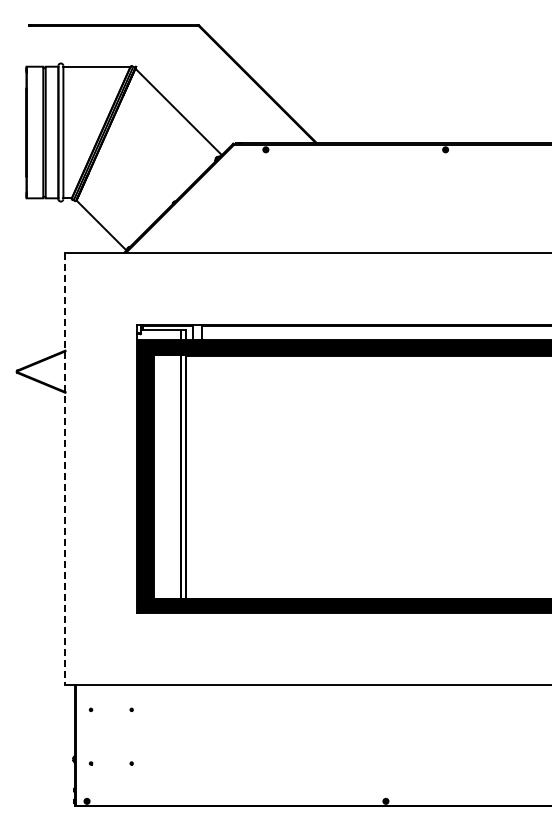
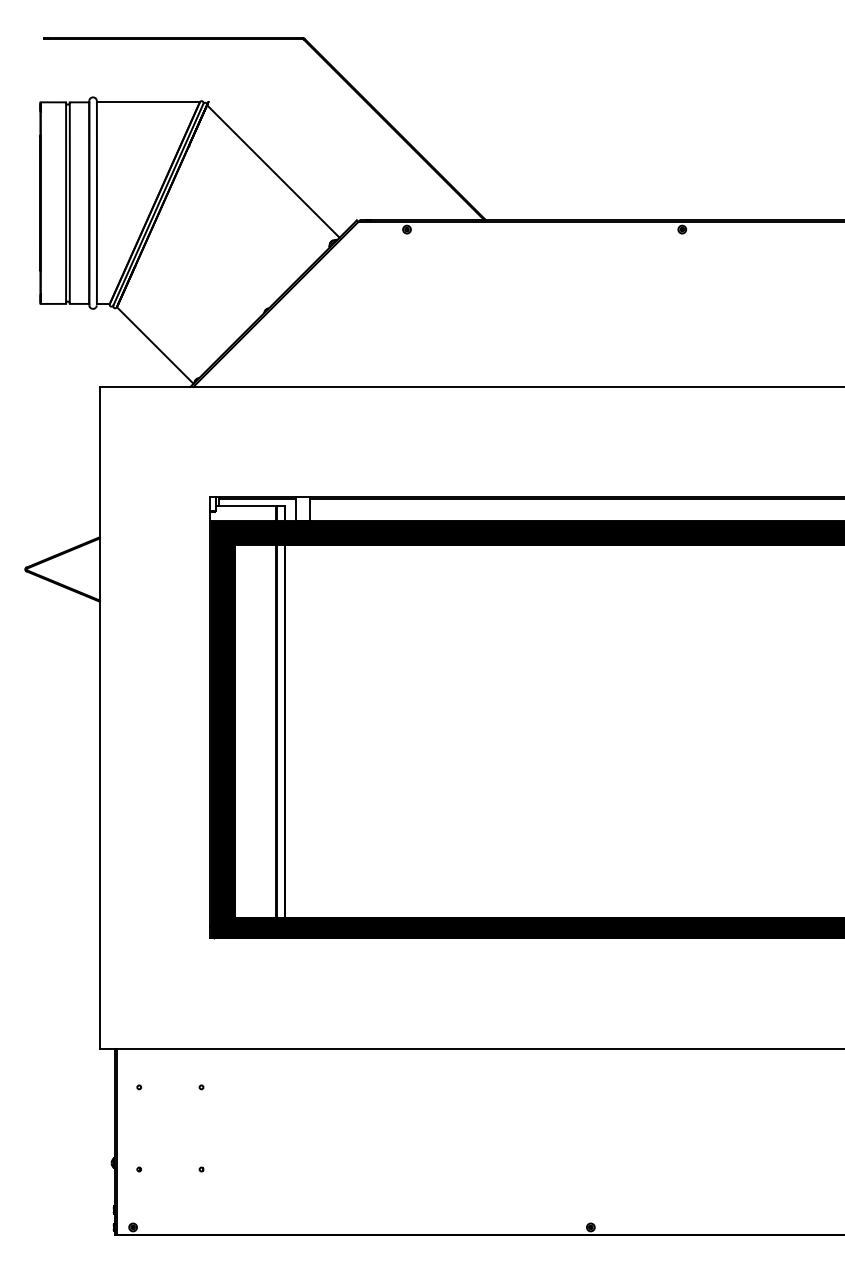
line: (65, 468) -> (100, 717), dashed -> solid

